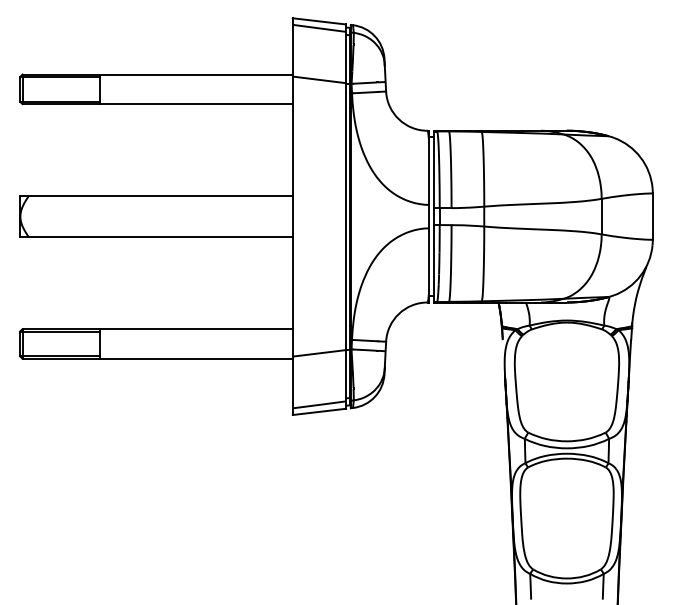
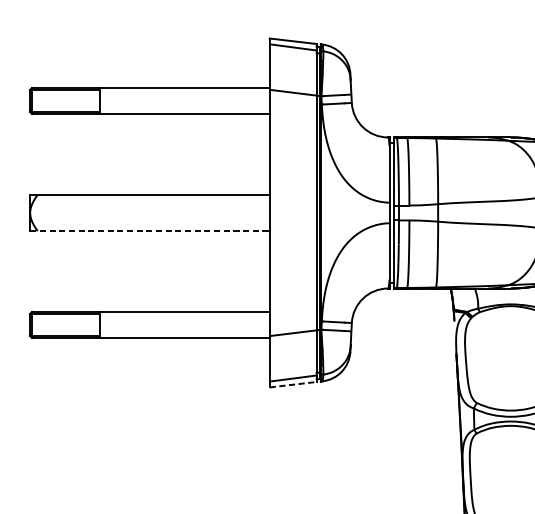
line: (157, 237) -> (150, 231), solid -> dashed
line: (319, 411) -> (293, 384), solid -> dashed

